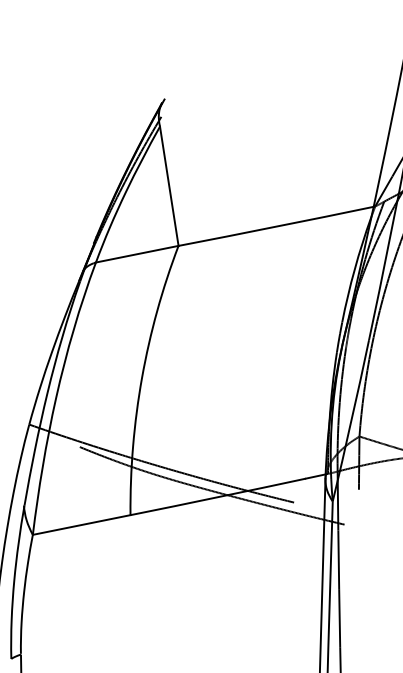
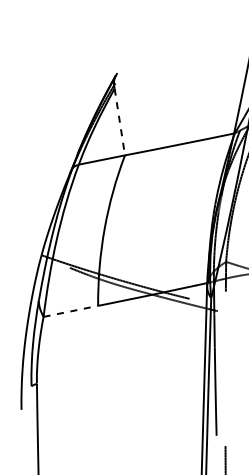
line: (168, 187) -> (119, 122), solid -> dashed
line: (81, 525) -> (70, 311), solid -> dashed

